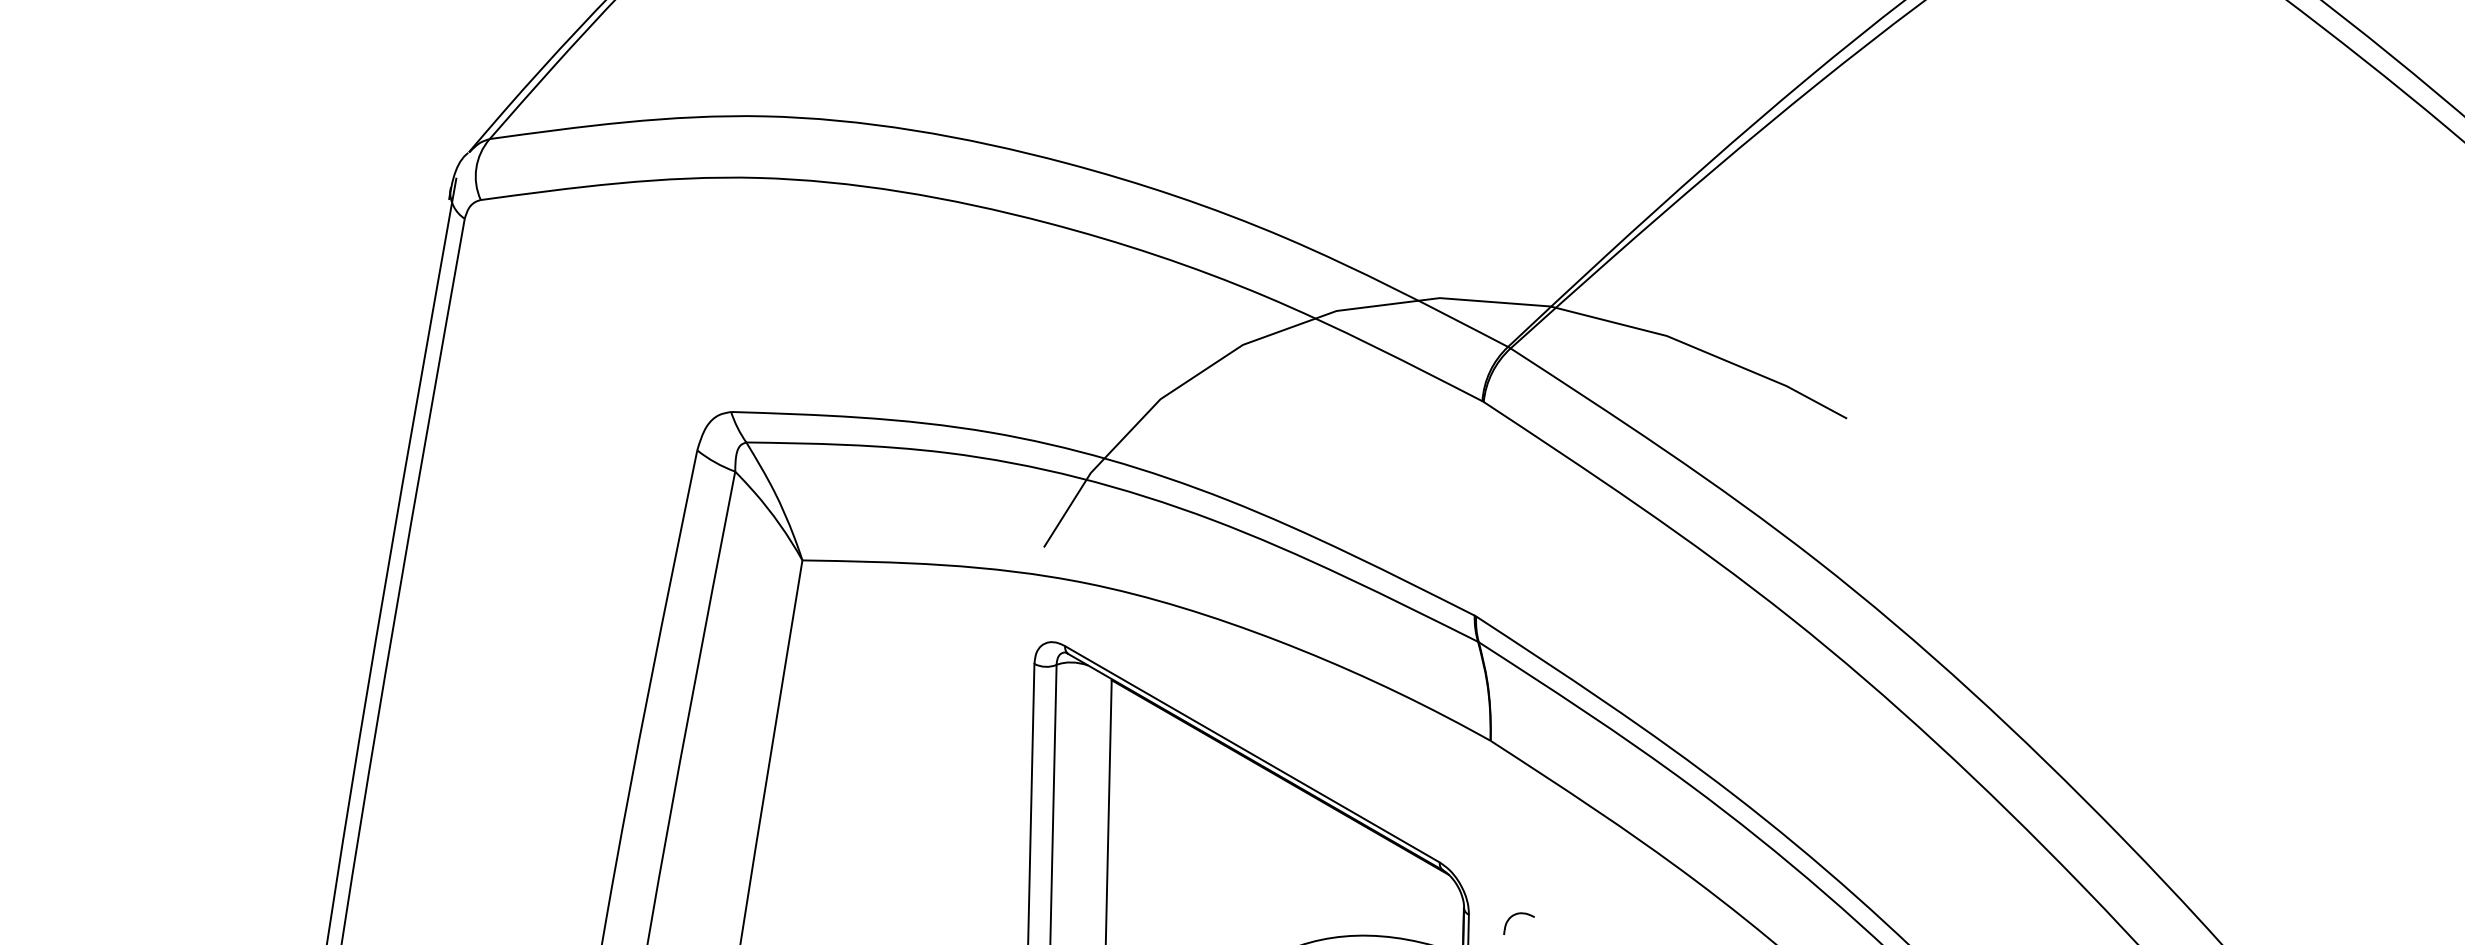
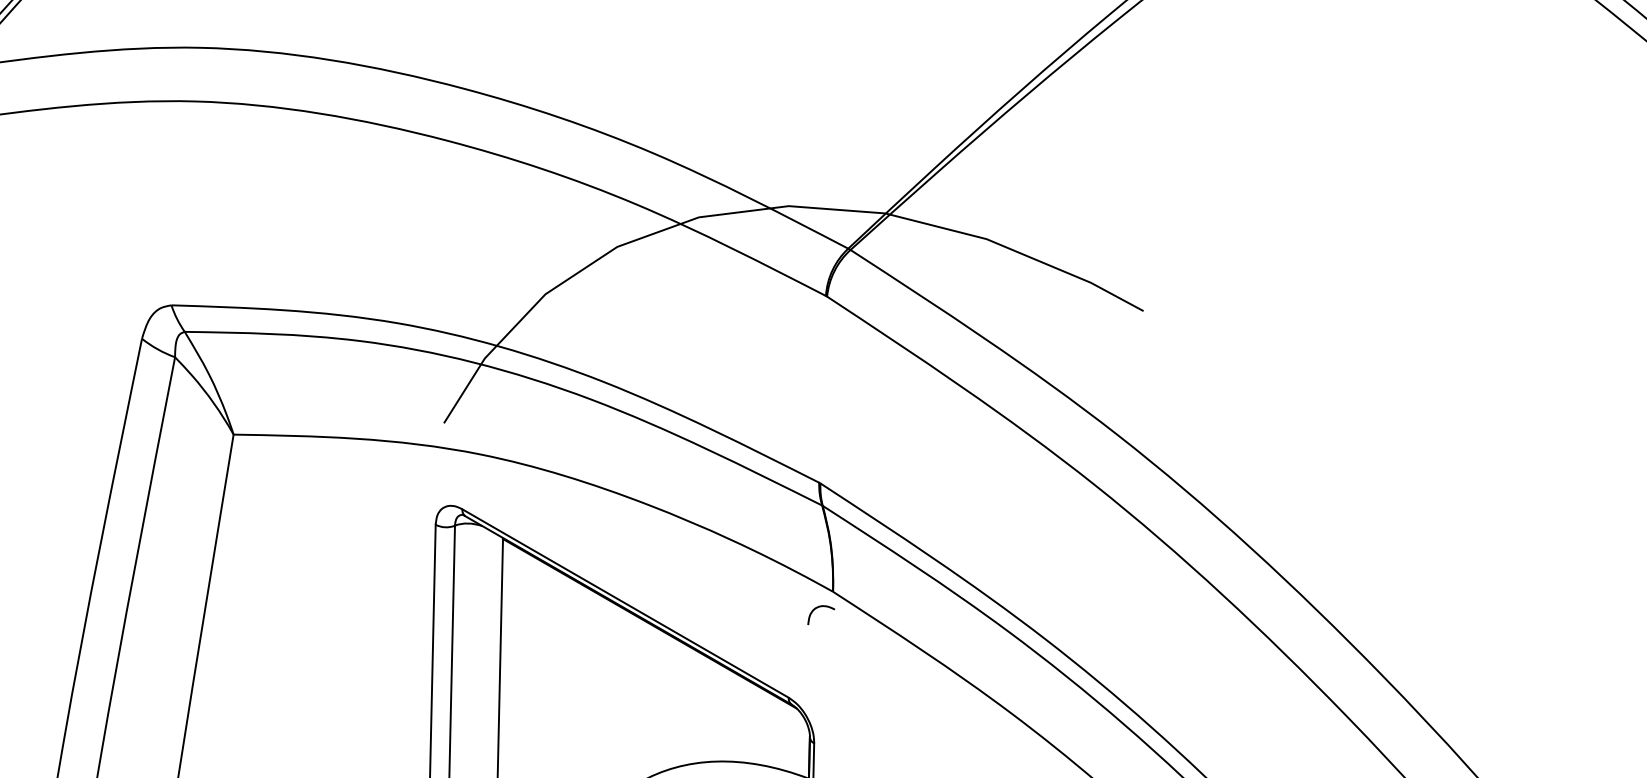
curve: (1512, 917) -> (815, 609), moved

